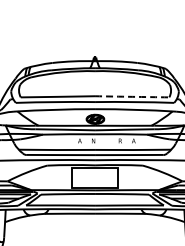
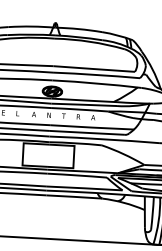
arc: (132, 96) -> (94, 68), dashed -> solid

